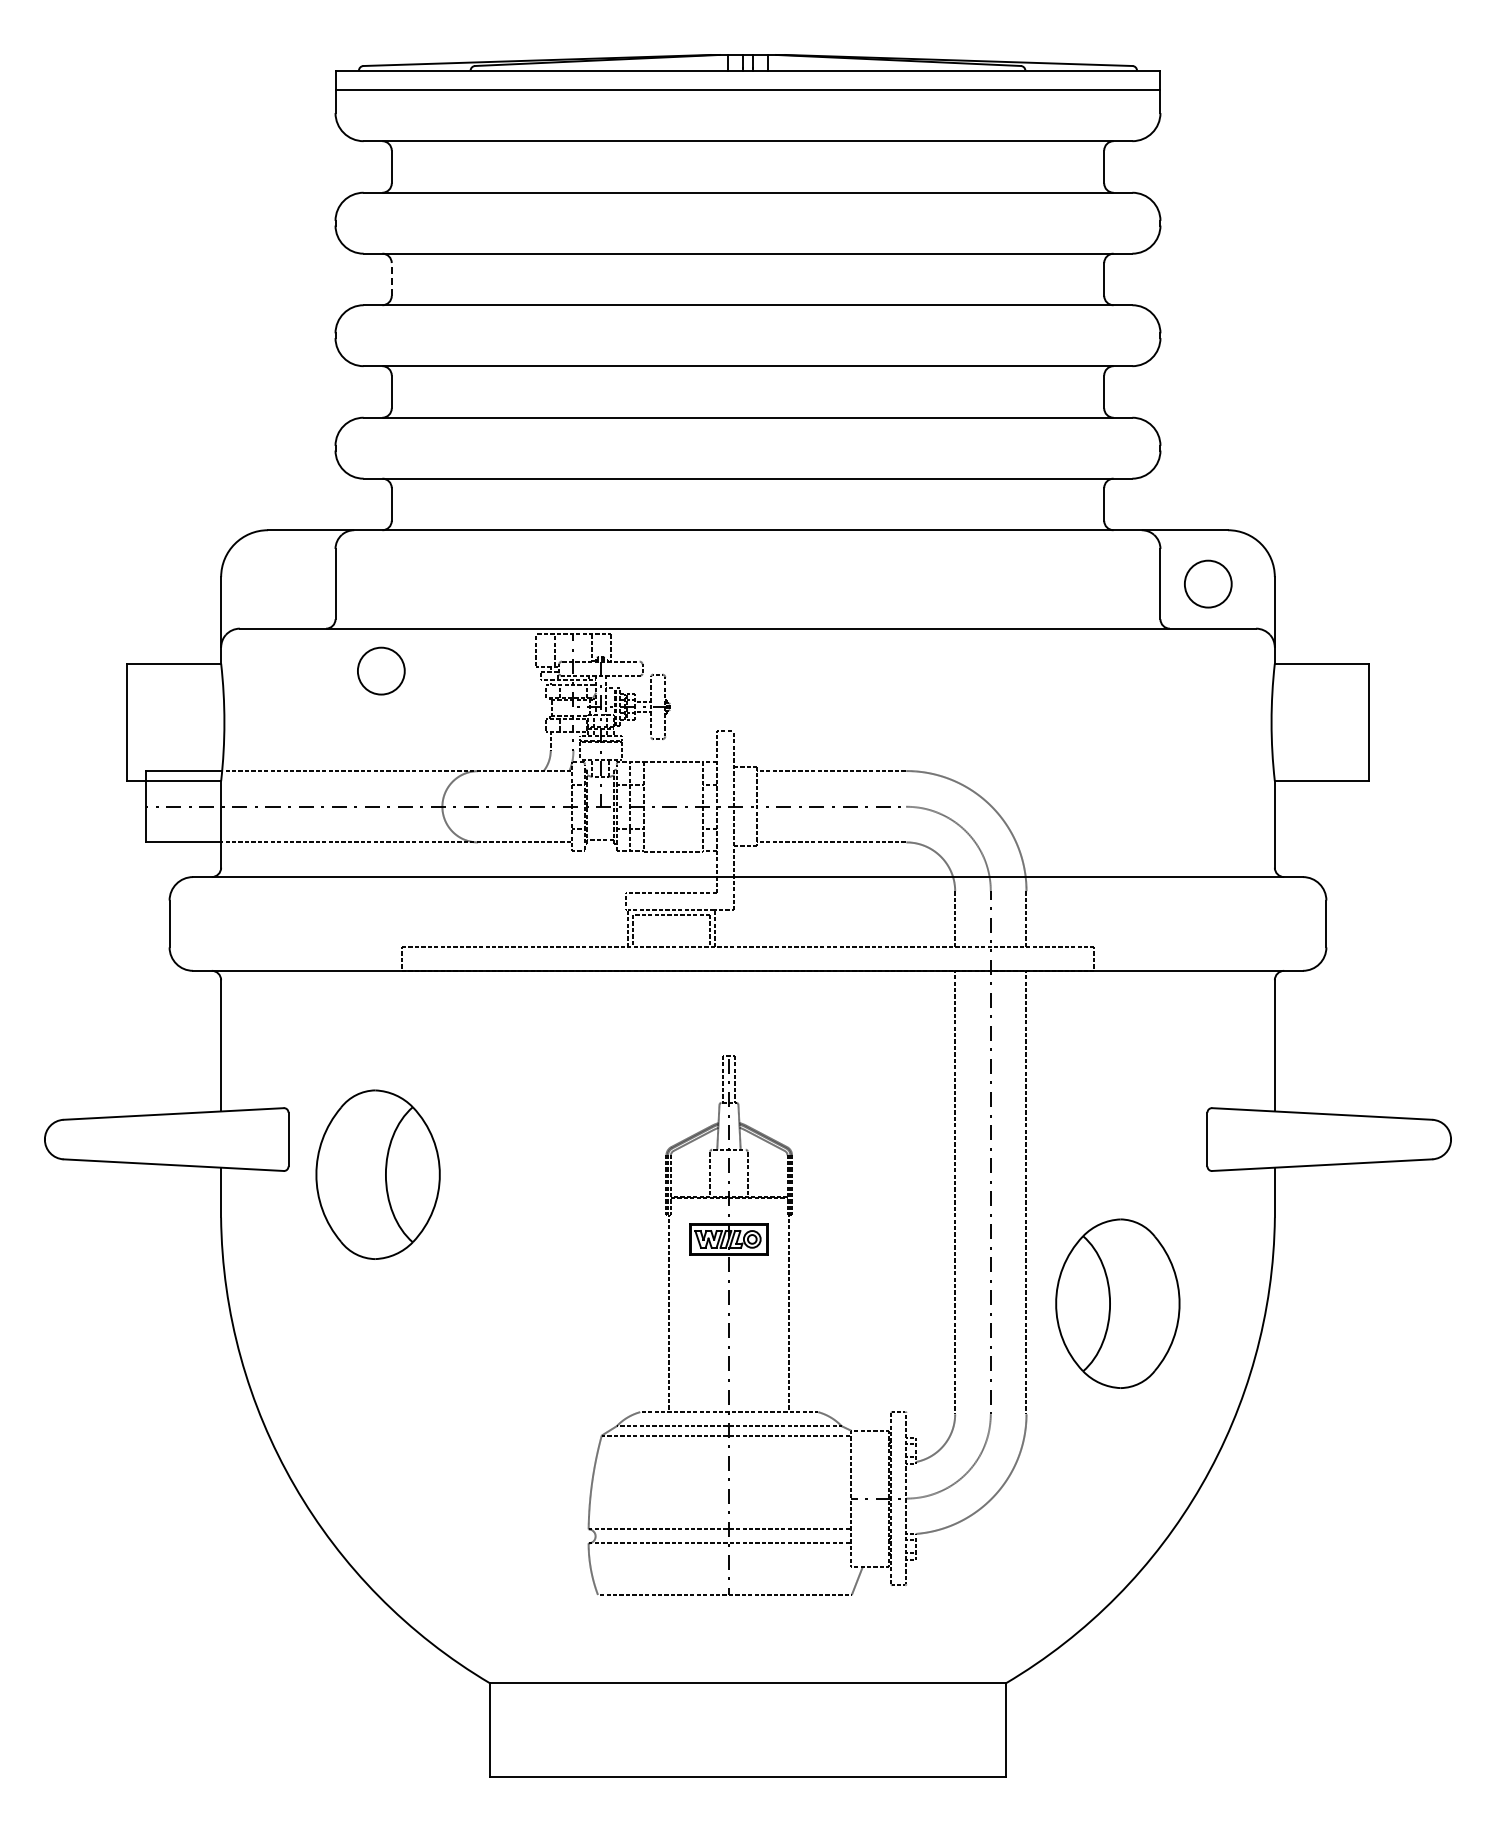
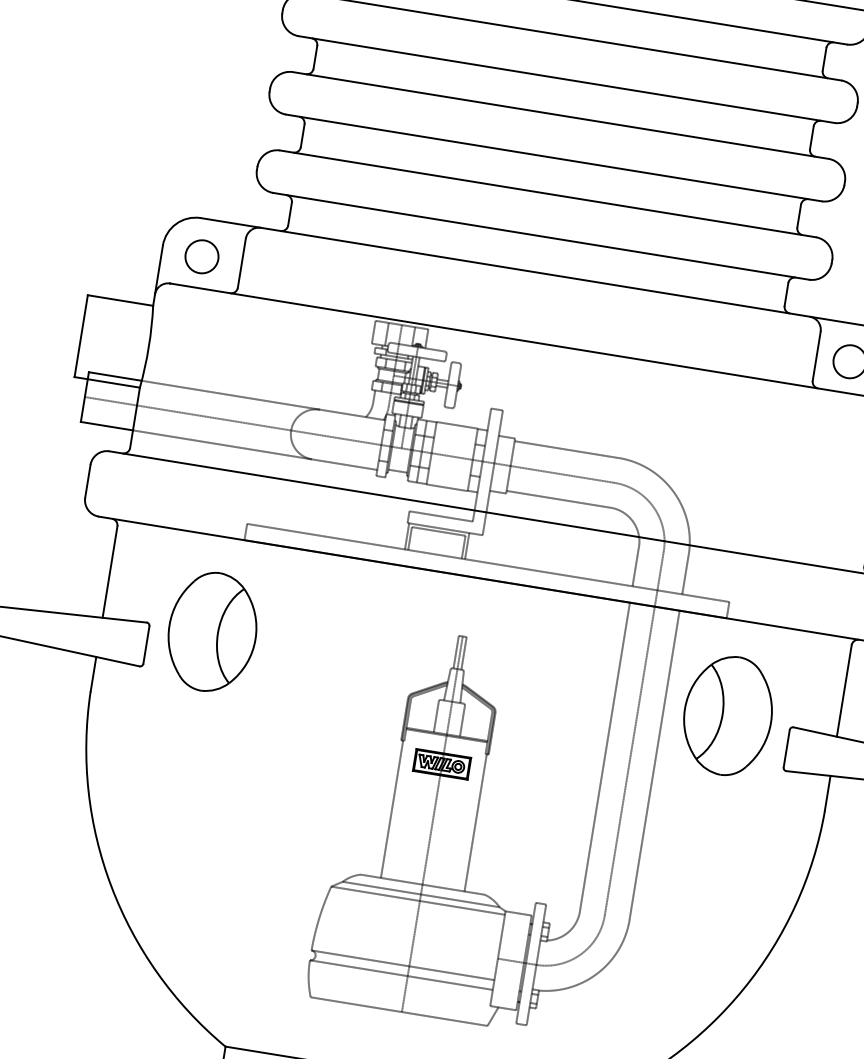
line: (391, 278) -> (315, 56), dashed -> solid
circle: (381, 670) -> (202, 256), moved
part: (377, 1174) -> (212, 632), moved
part: (1117, 1303) -> (727, 715), moved

